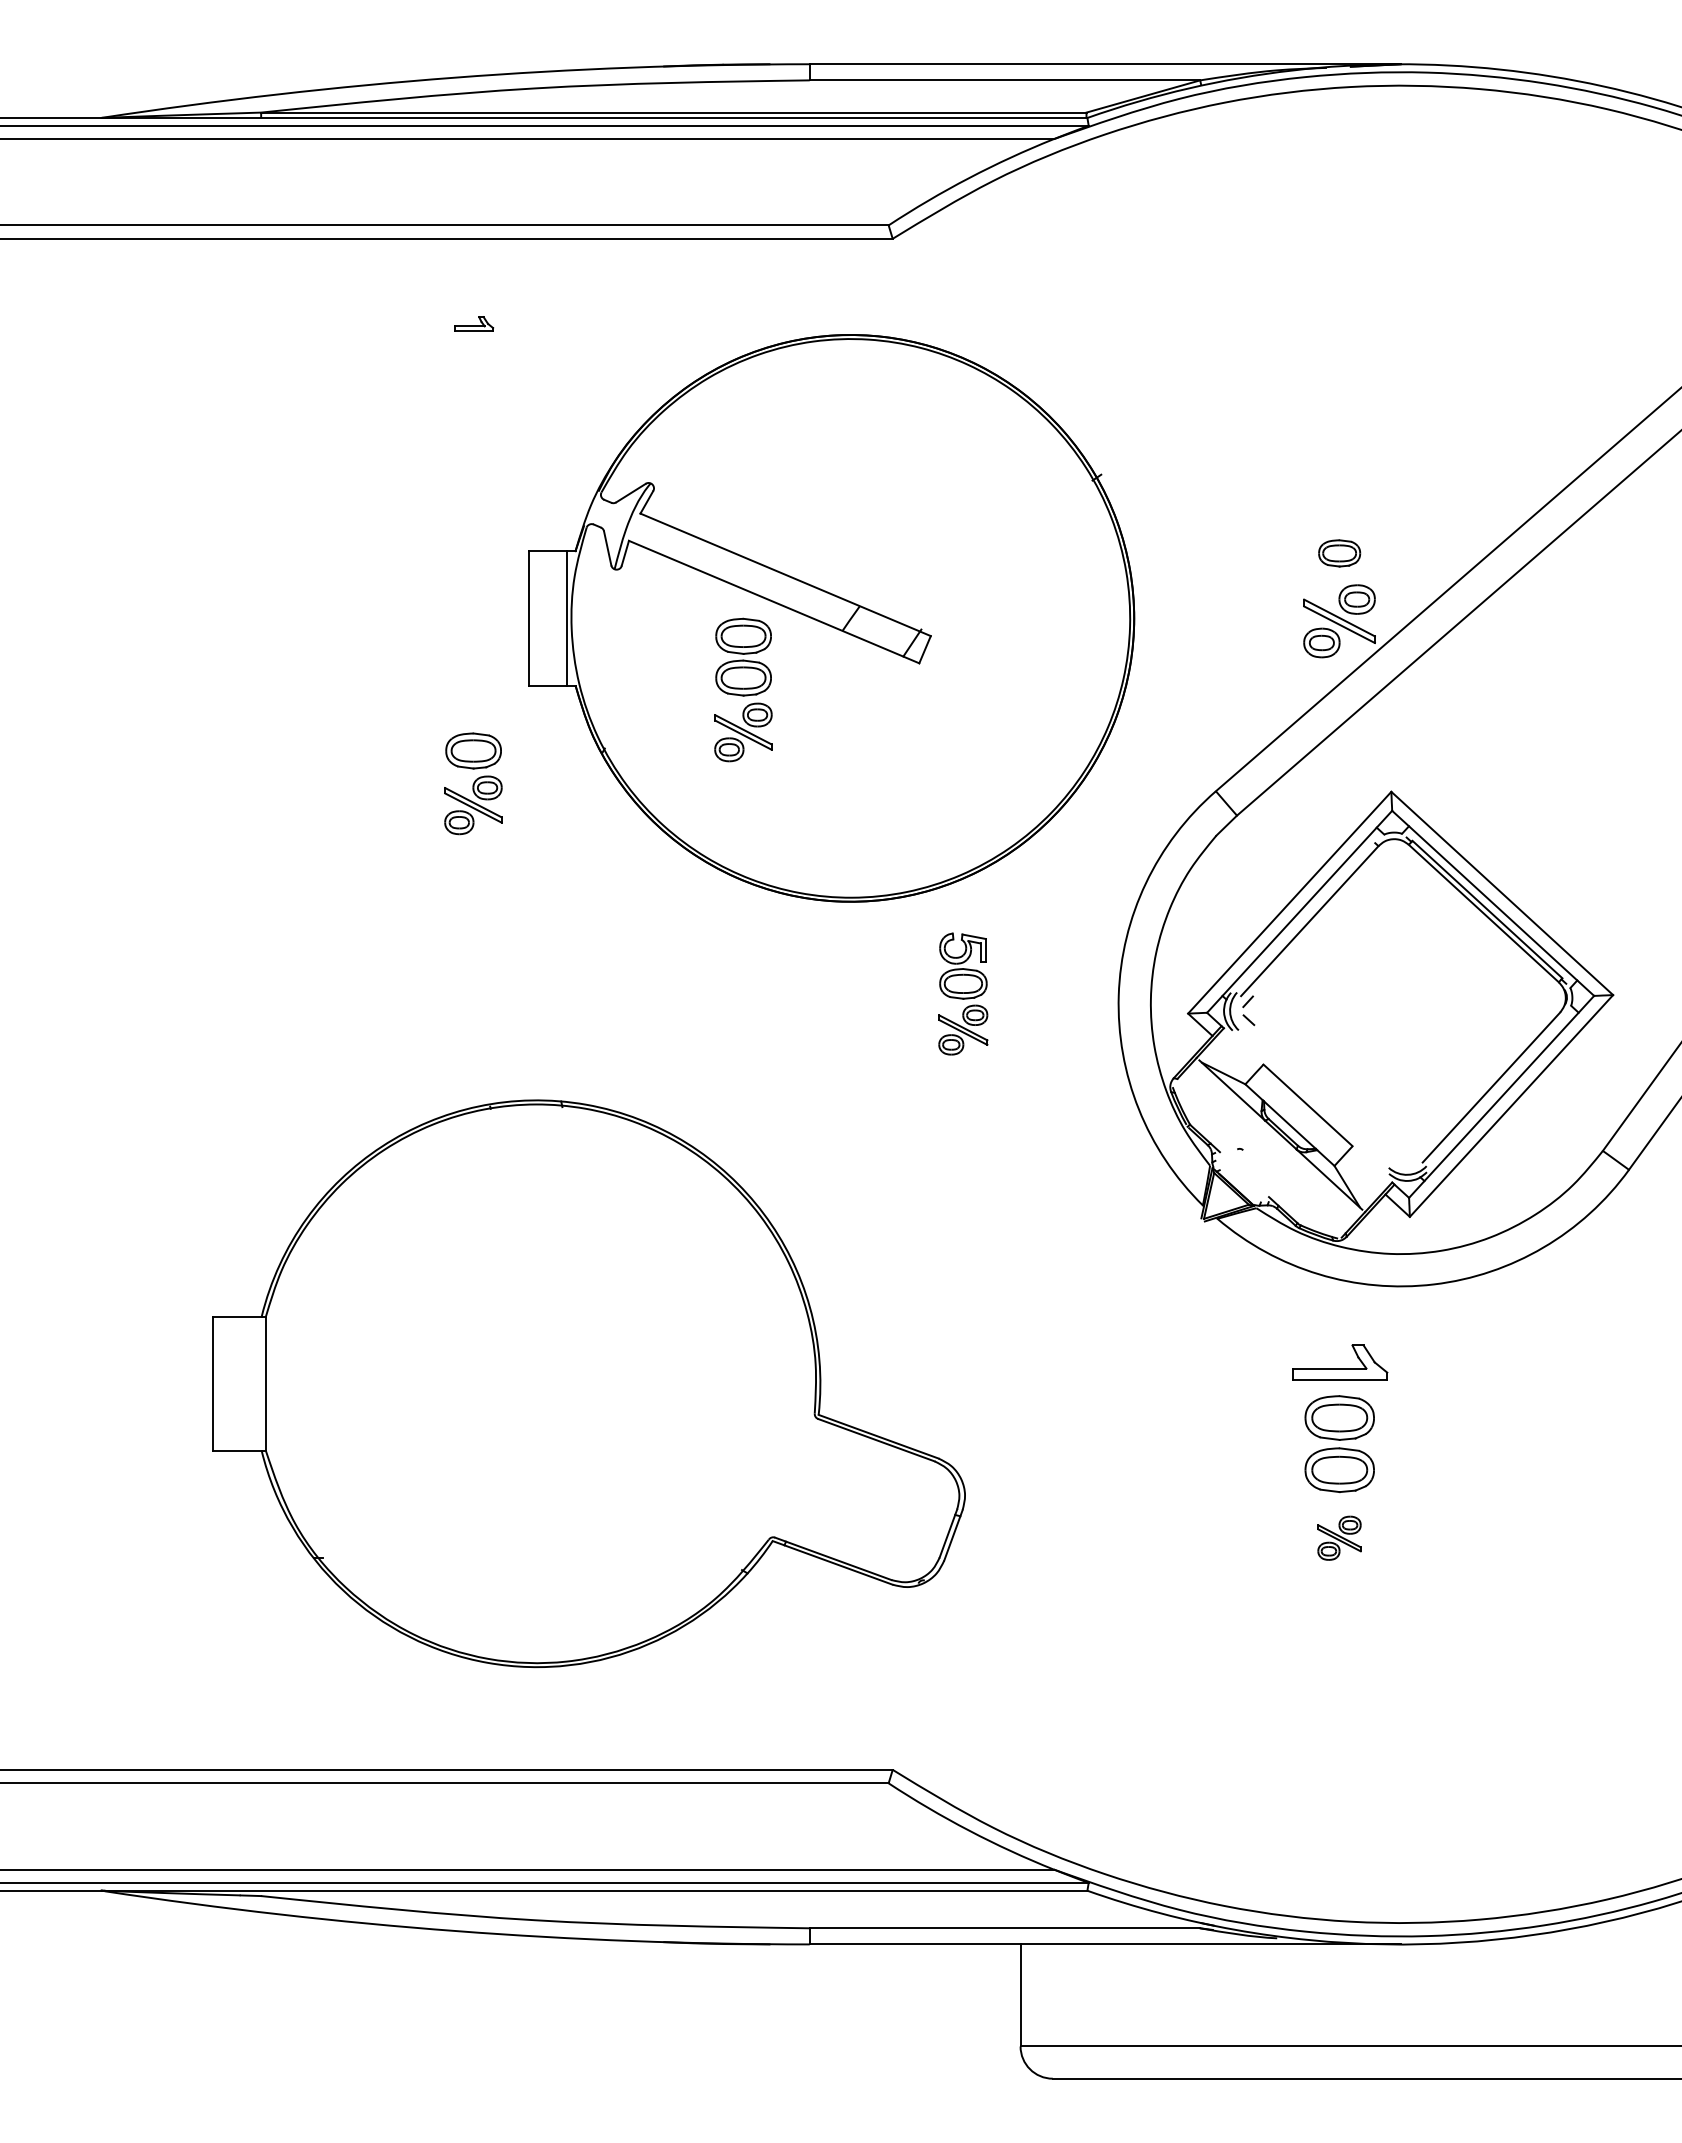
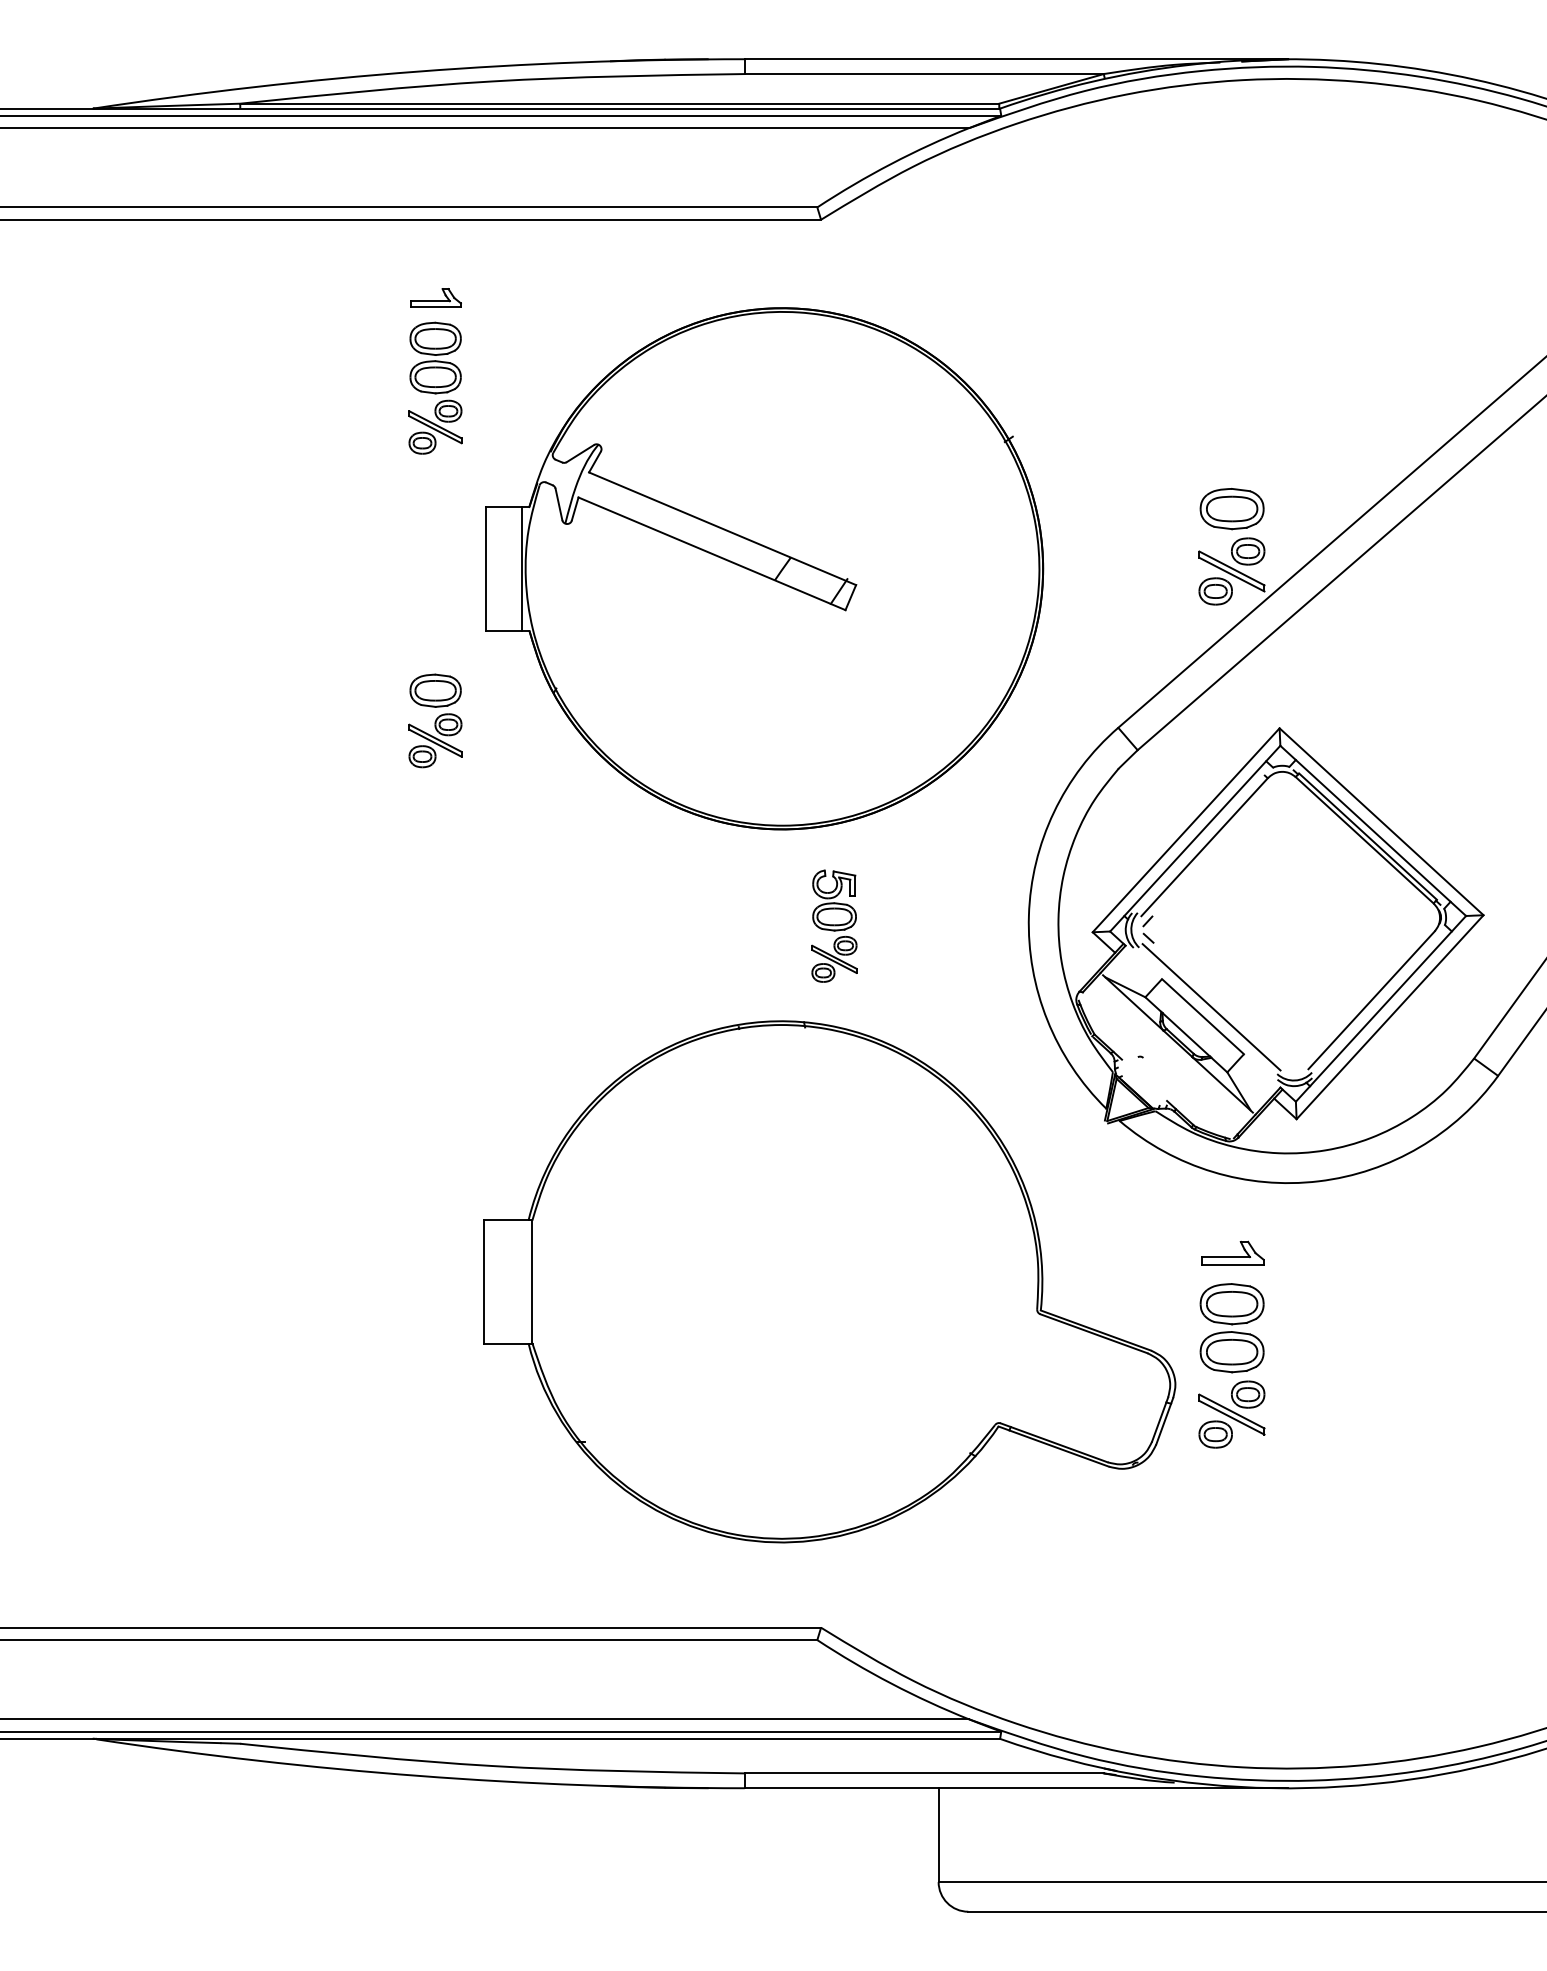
part: (474, 323) -> (436, 297), size x1.43
part: (1339, 553) -> (1231, 509), size x1.67
part: (743, 689) -> (435, 387), moved
part: (963, 993) -> (834, 925), moved
line: (1317, 1094) -> (1211, 1006), added
part: (1340, 1362) -> (1232, 1253), size x0.71
part: (588, 1383) -> (829, 1281), moved
part: (1339, 1538) -> (1231, 1414), size x1.67

